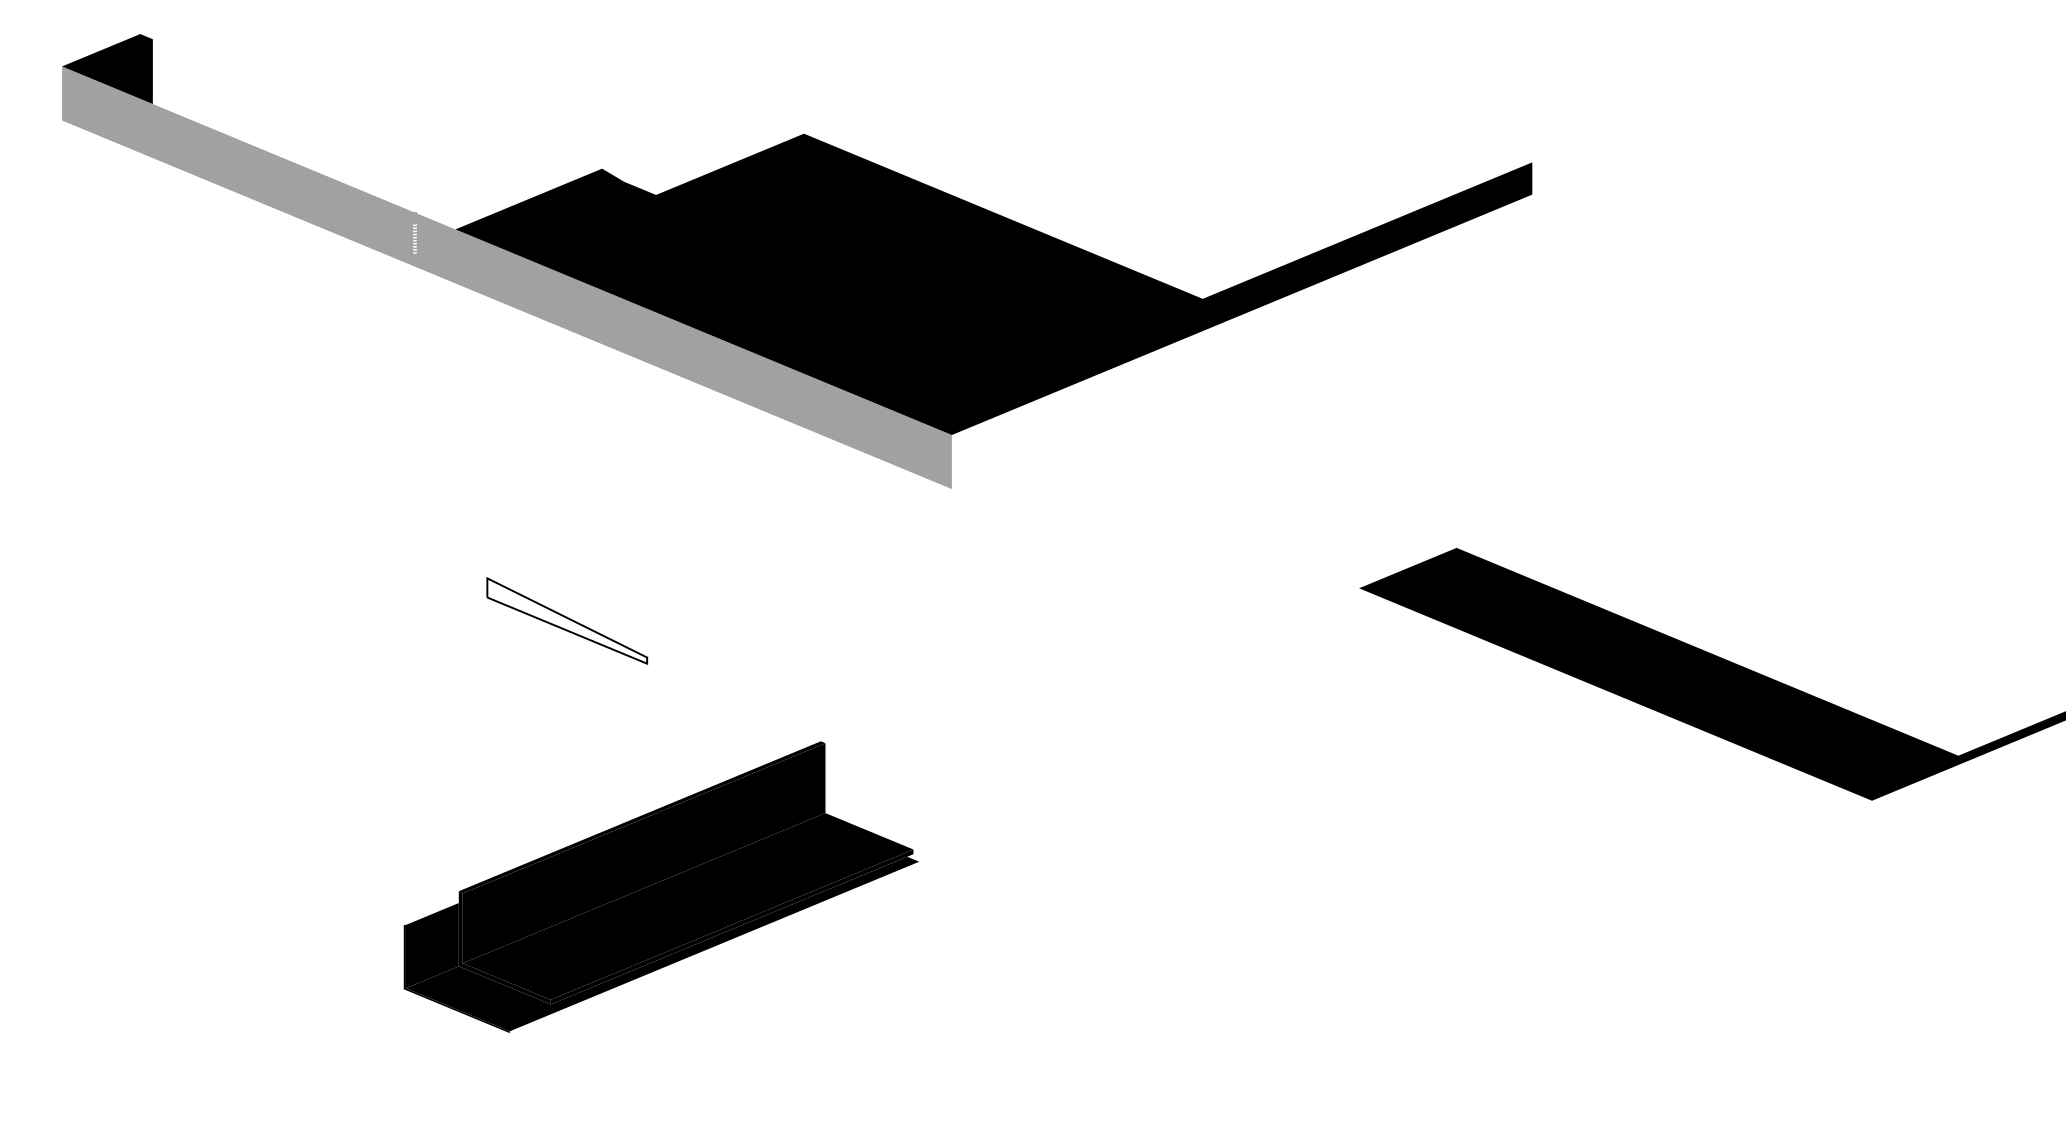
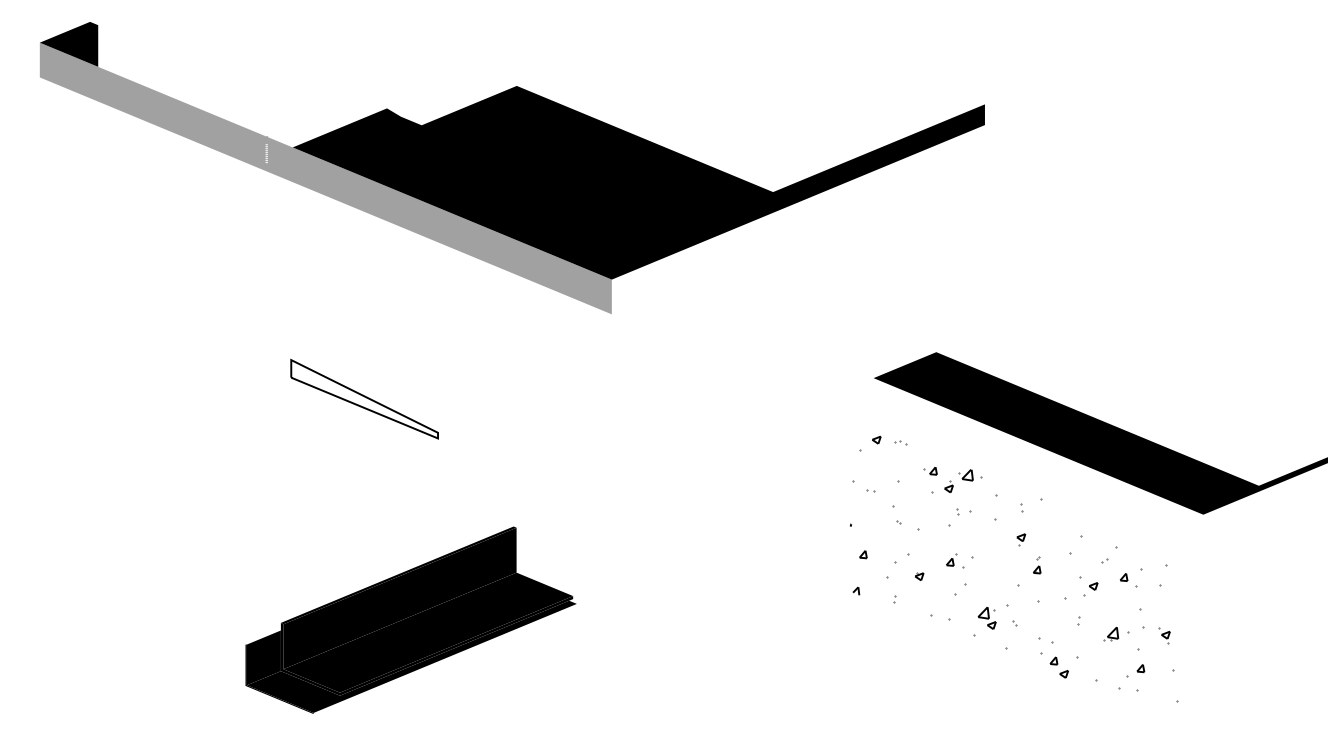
part: (567, 619) -> (364, 398), size x1.43
hatch: (1576, 884) -> (1013, 568), added
part: (660, 885) -> (410, 619), moved

